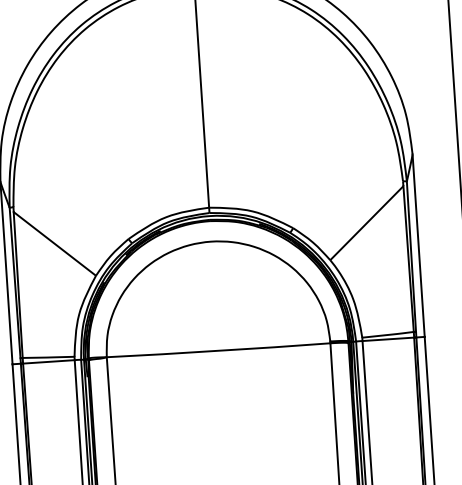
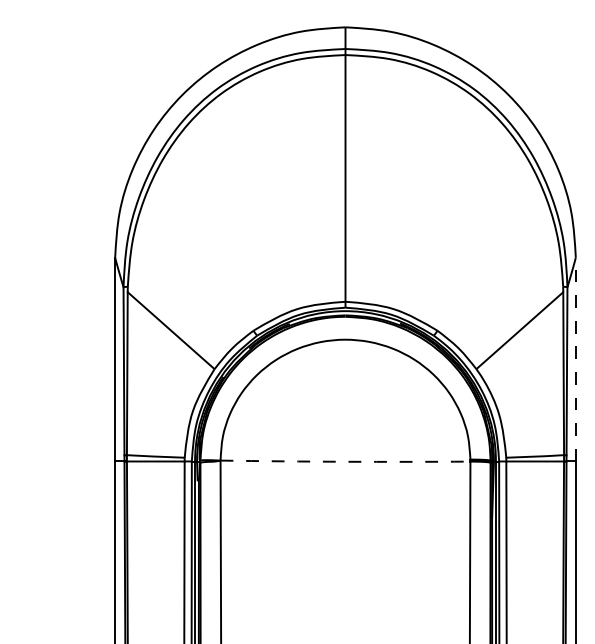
line: (418, 245) -> (575, 359), solid -> dashed
arc: (218, 350) -> (345, 461), solid -> dashed

